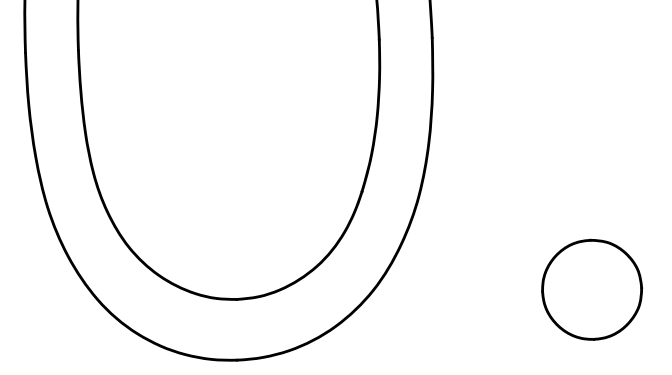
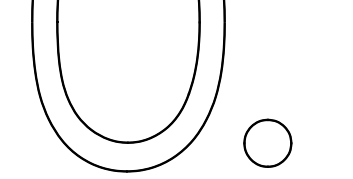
part: (591, 288) -> (267, 142), moved

